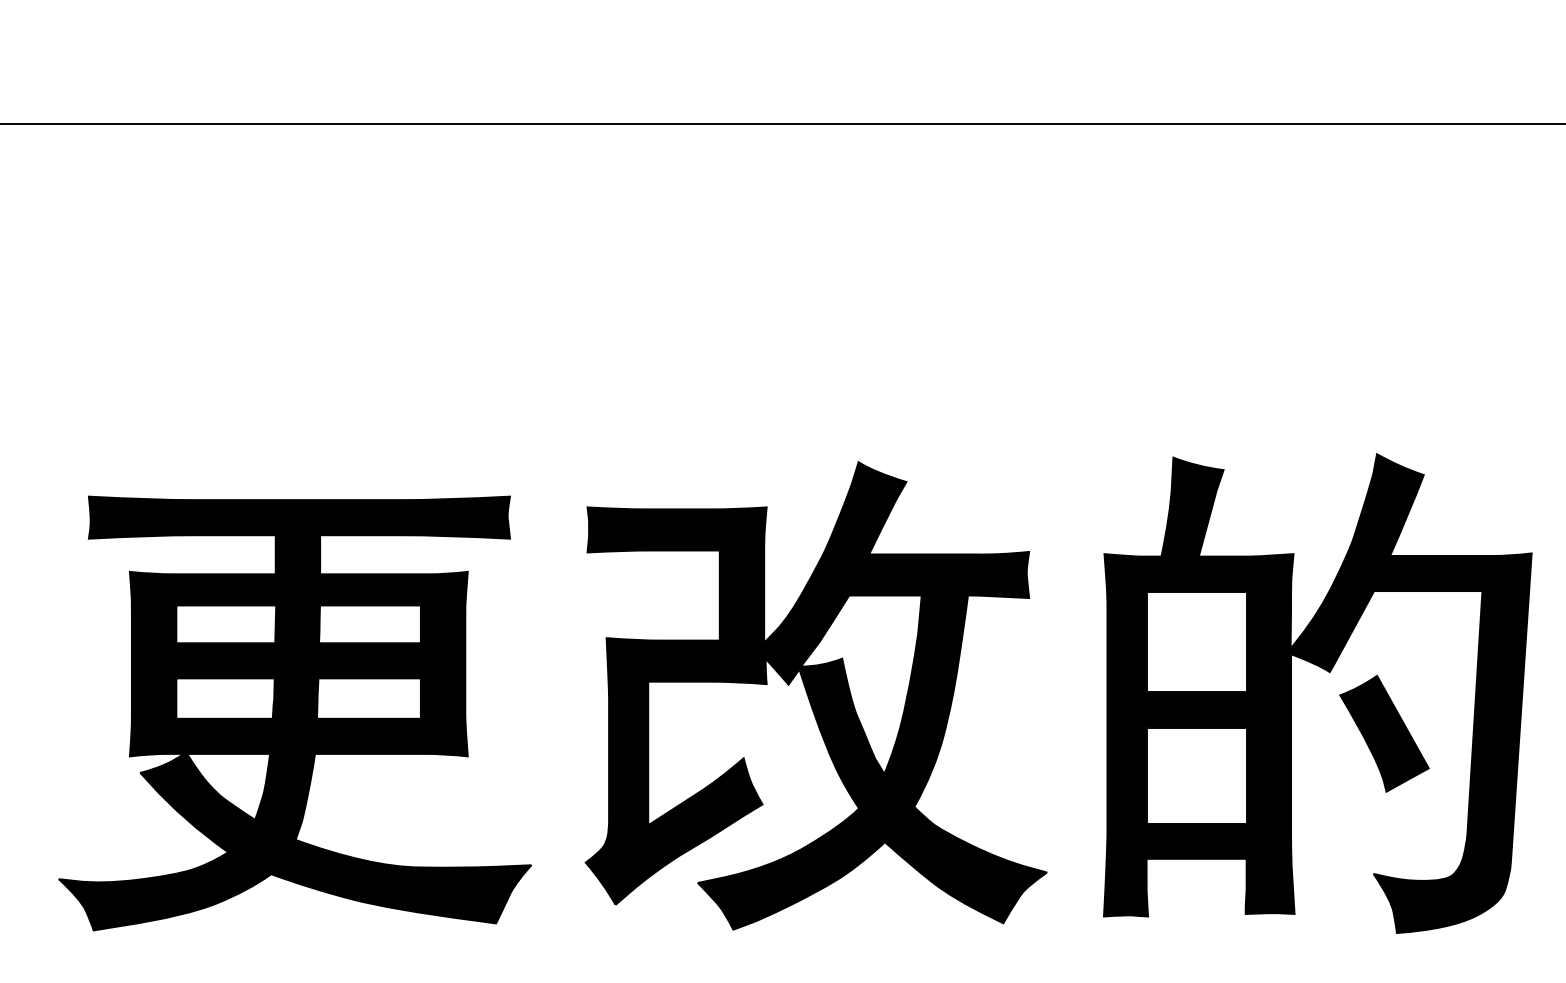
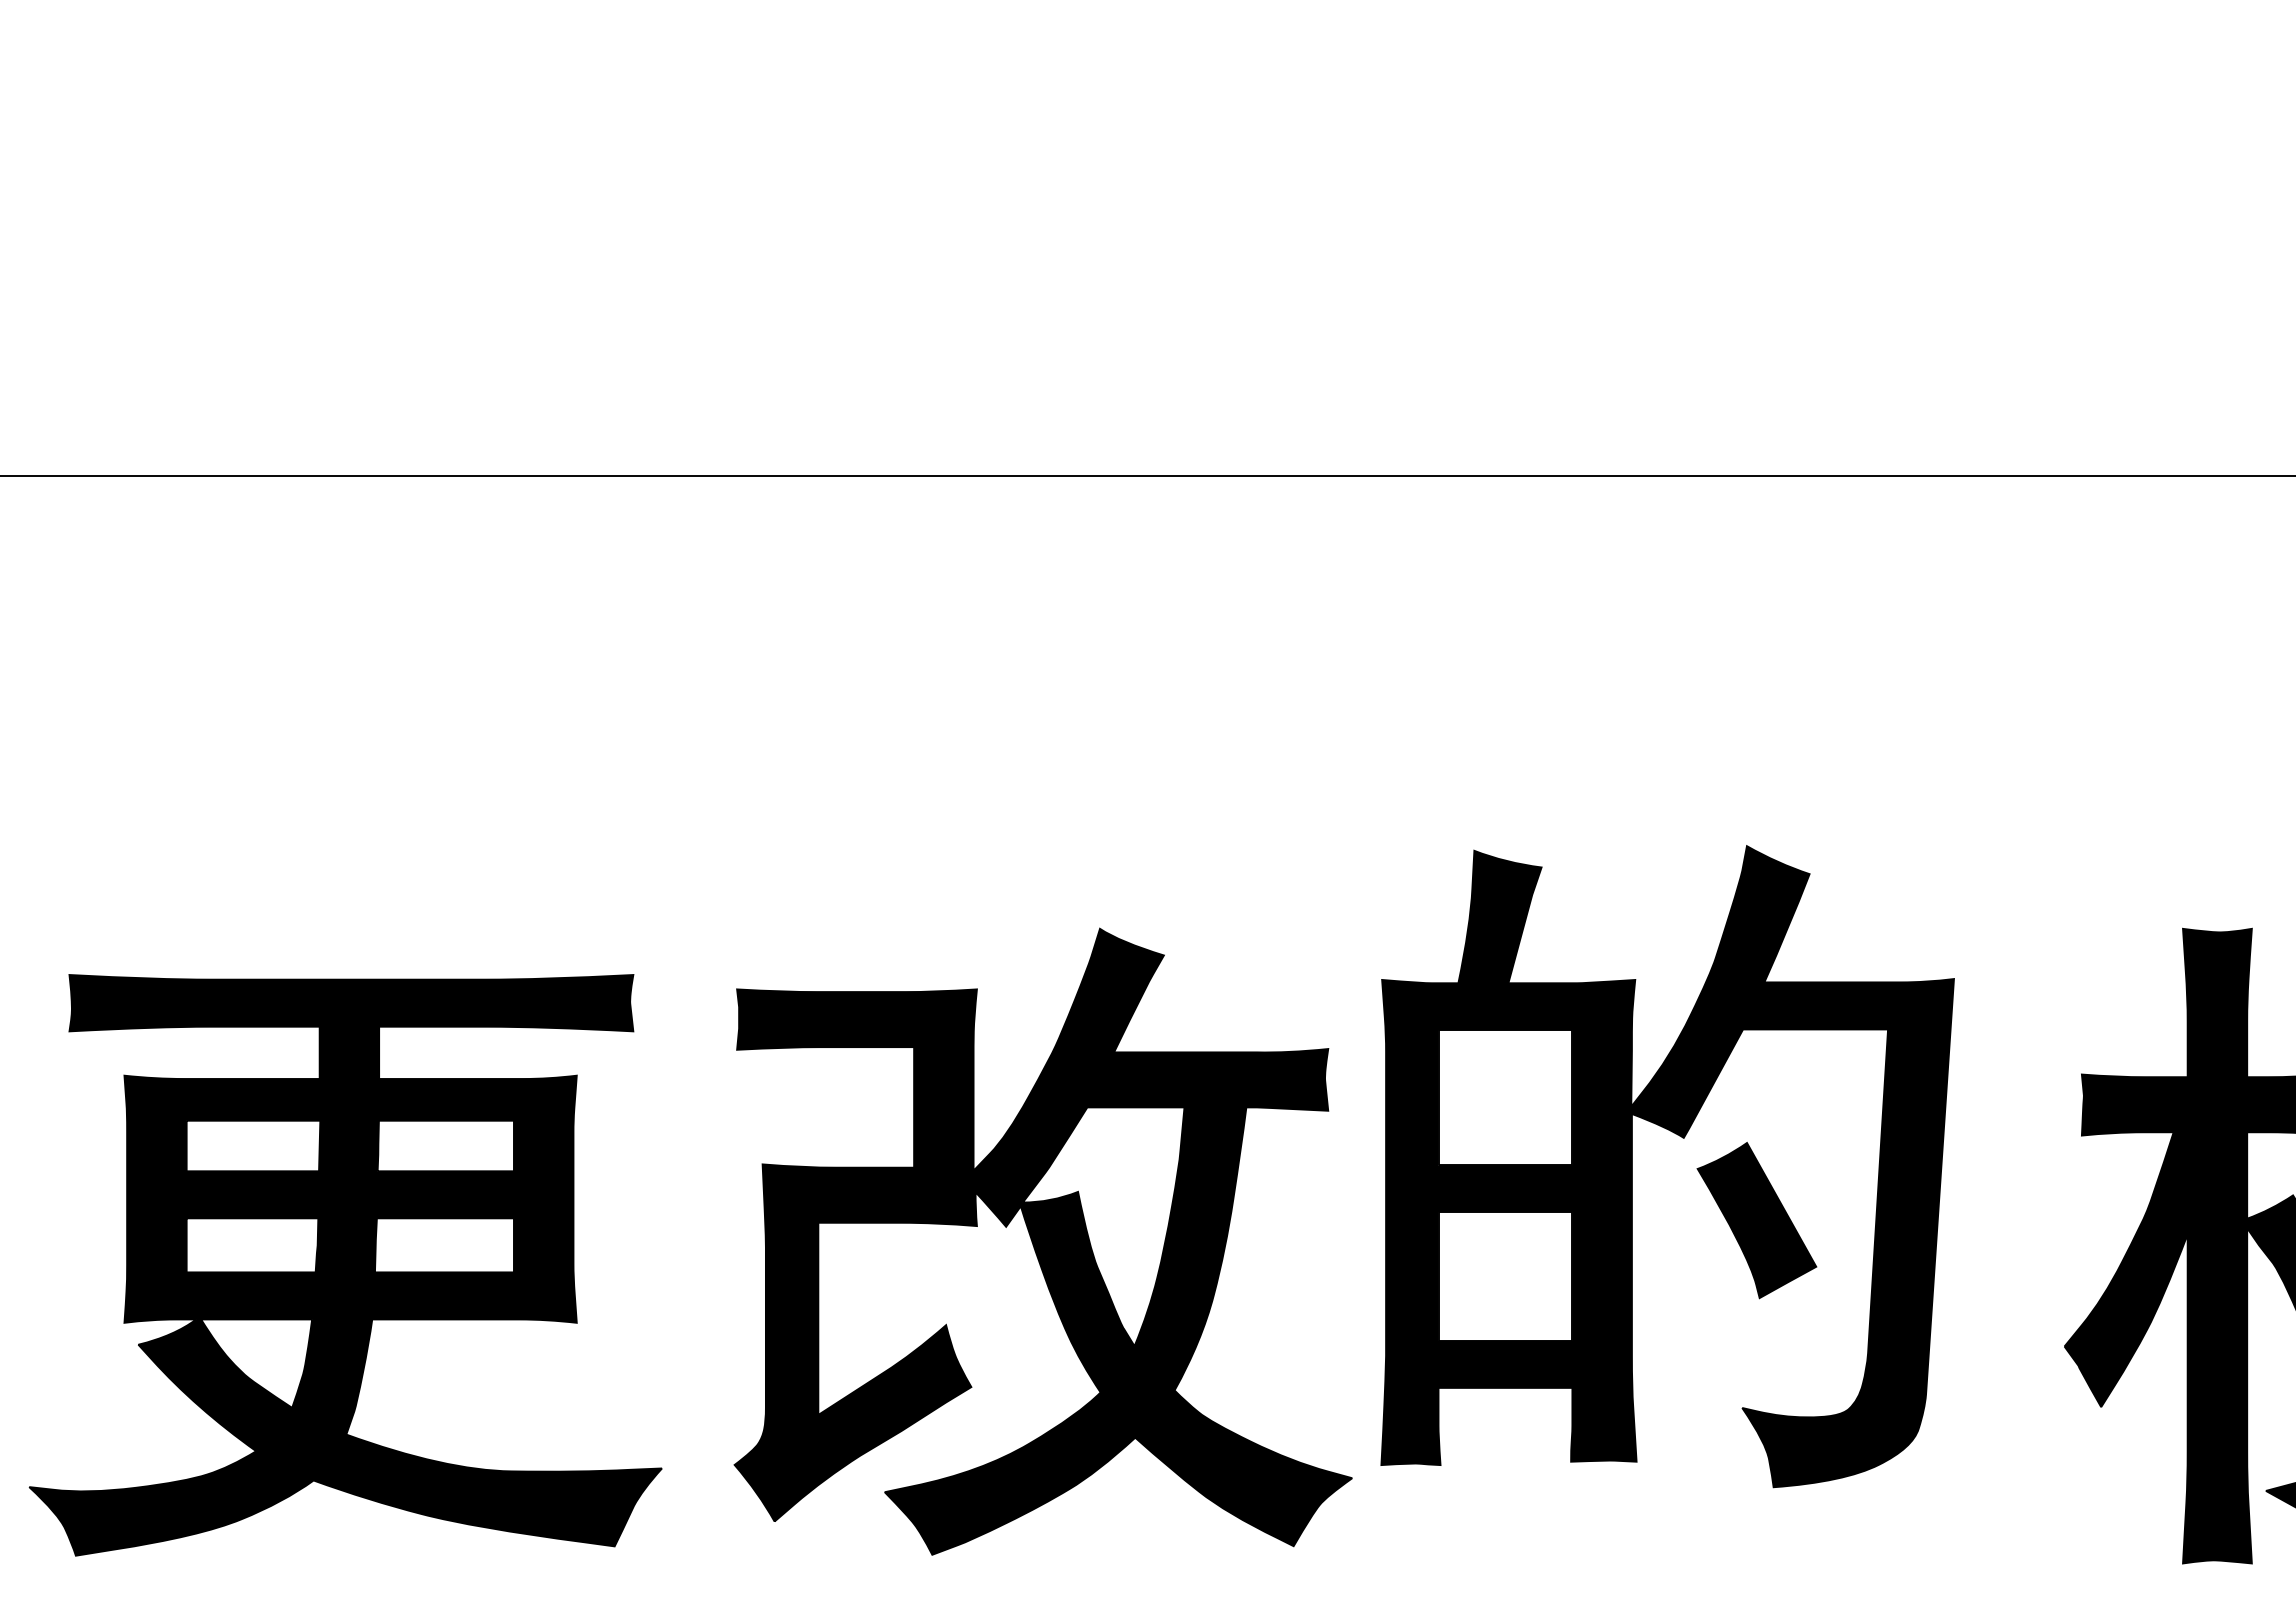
part: (1339, 694) -> (1696, 1168), moved

